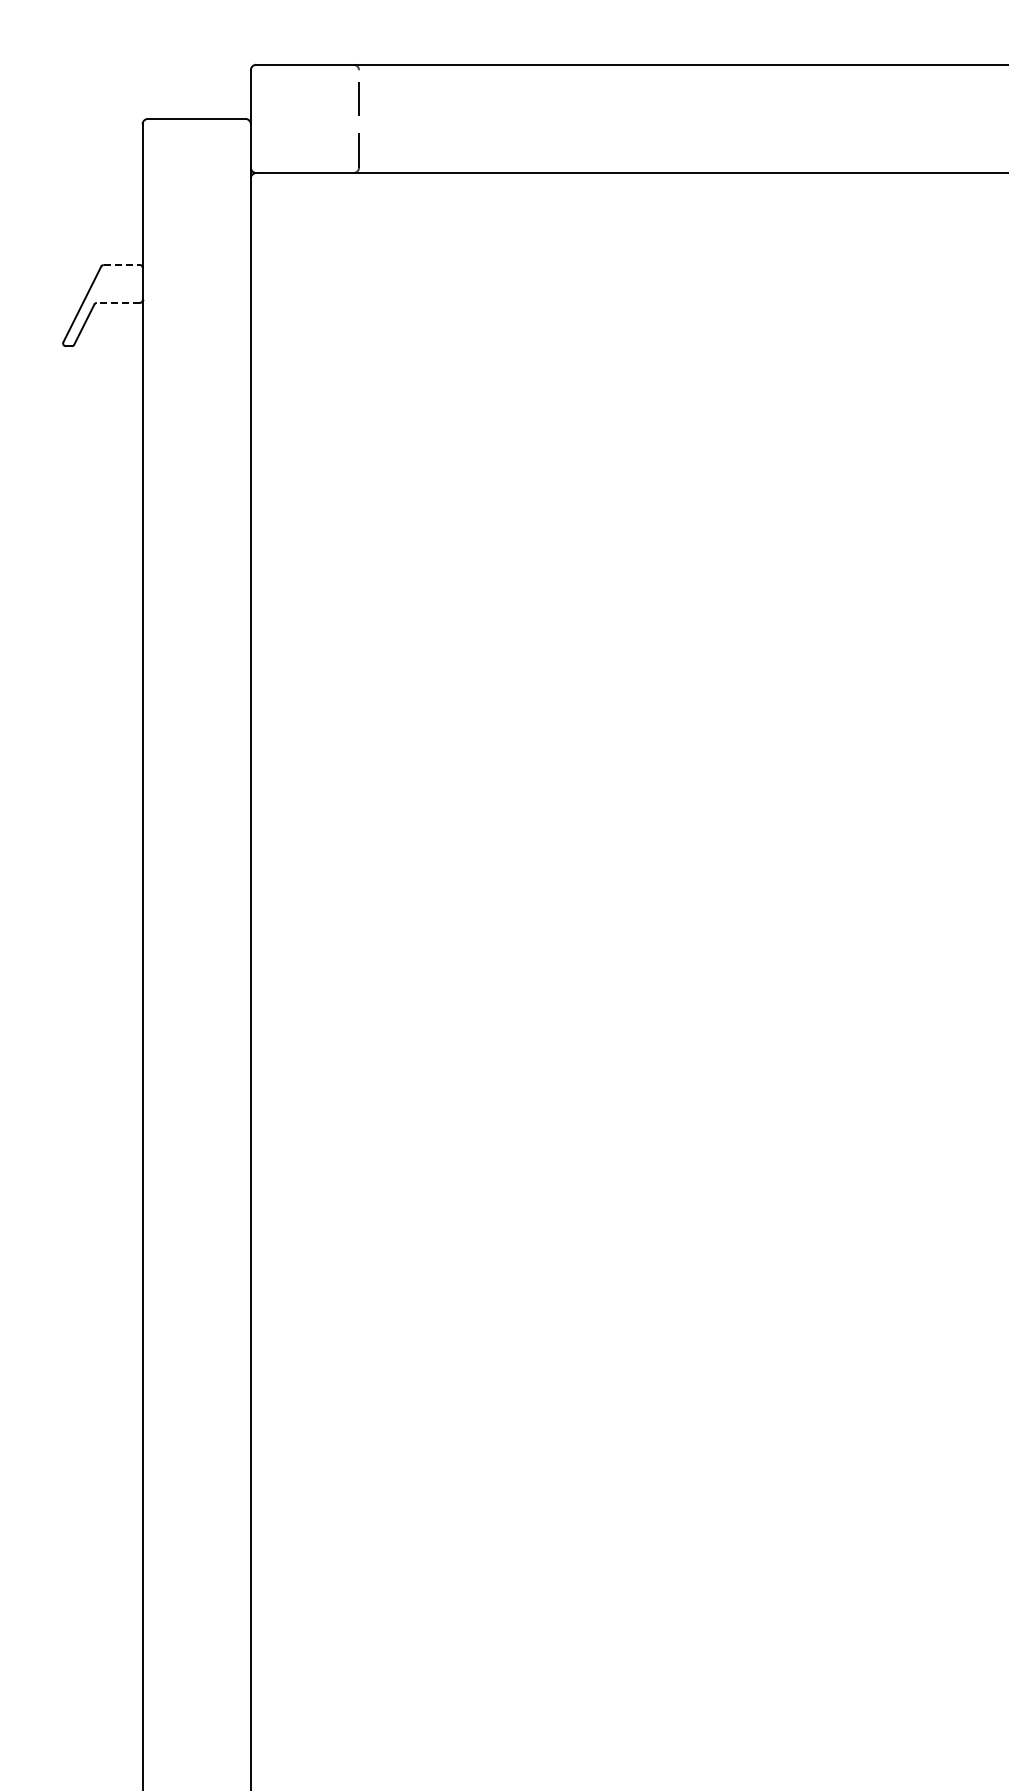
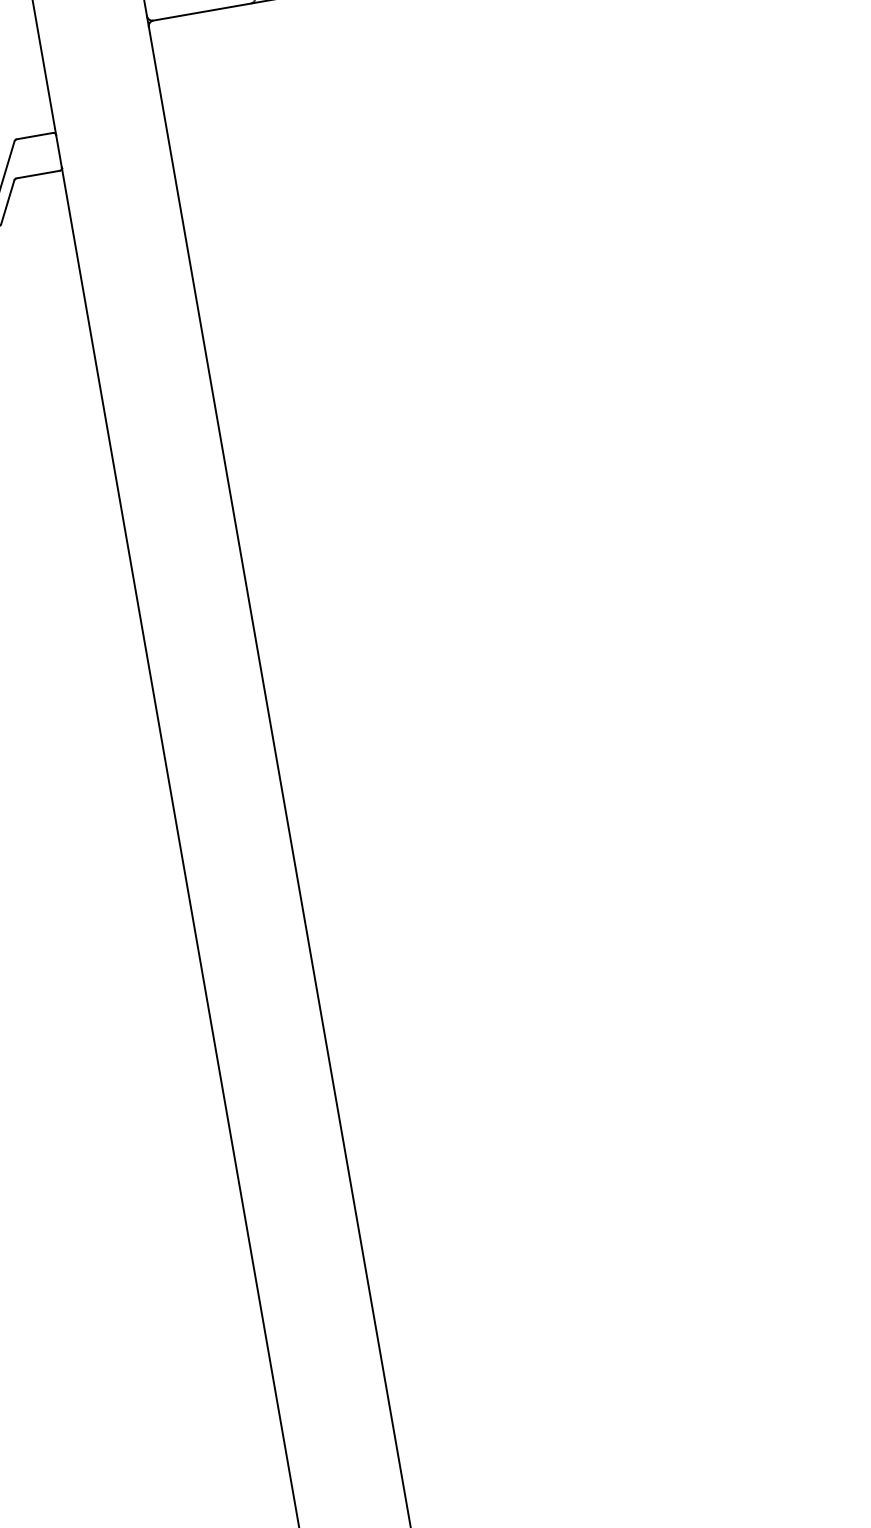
line: (122, 265) -> (35, 136), dashed -> solid
line: (118, 302) -> (38, 174), dashed -> solid

